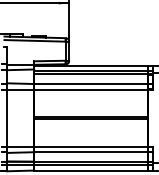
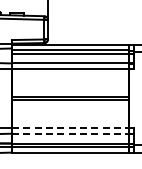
line: (91, 146) -> (70, 127), solid -> dashed
line: (91, 152) -> (70, 133), solid -> dashed

